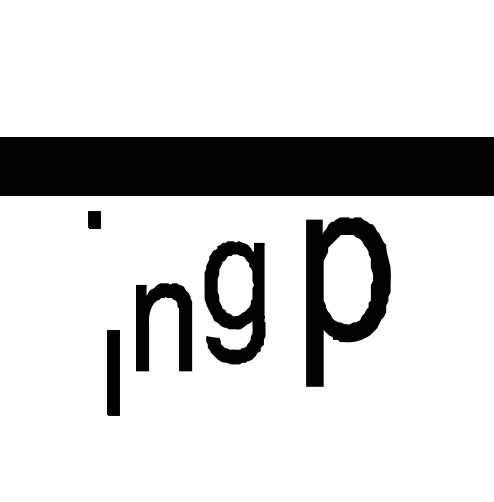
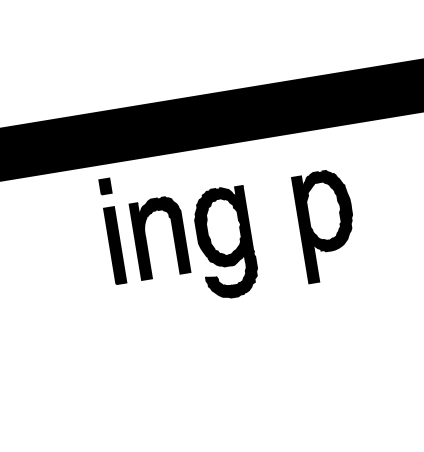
part: (94, 219) -> (105, 186), moved
part: (347, 301) -> (326, 225), size x0.71
part: (179, 327) -> (173, 235), moved
part: (113, 372) -> (114, 245), moved

